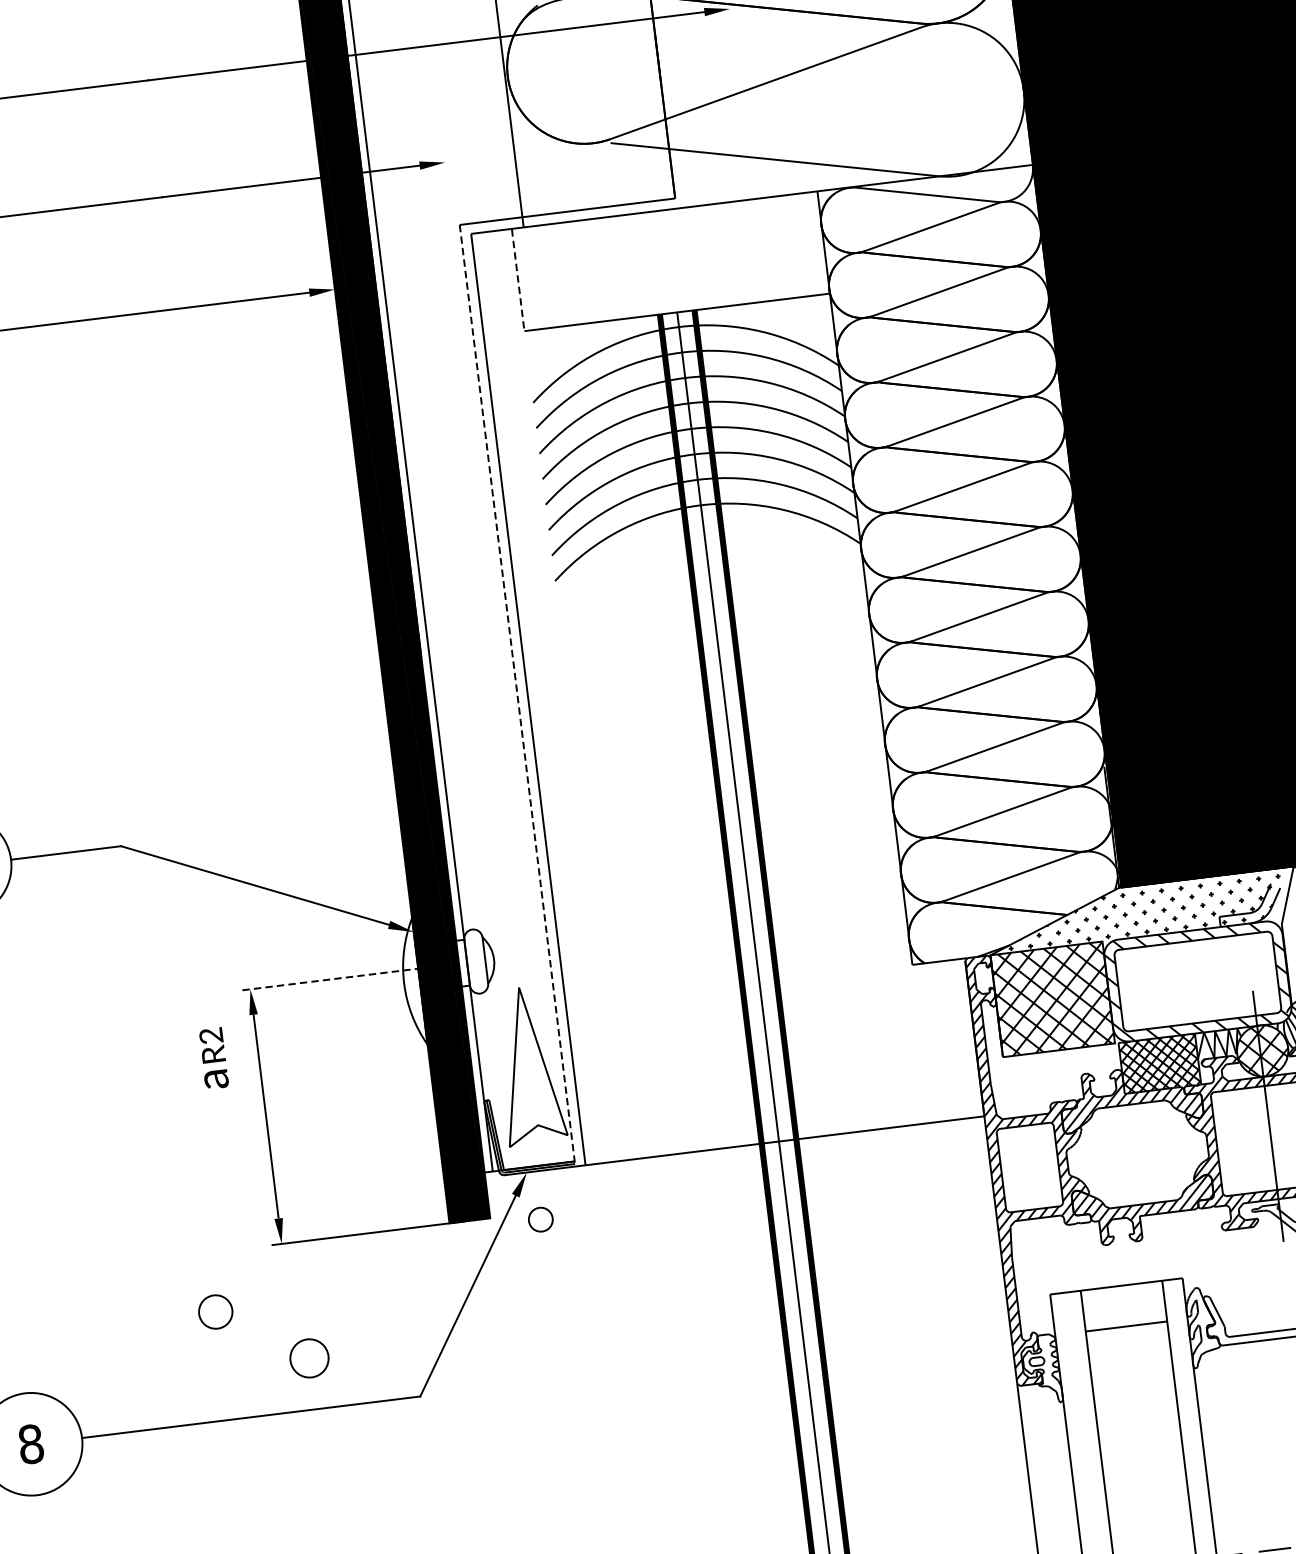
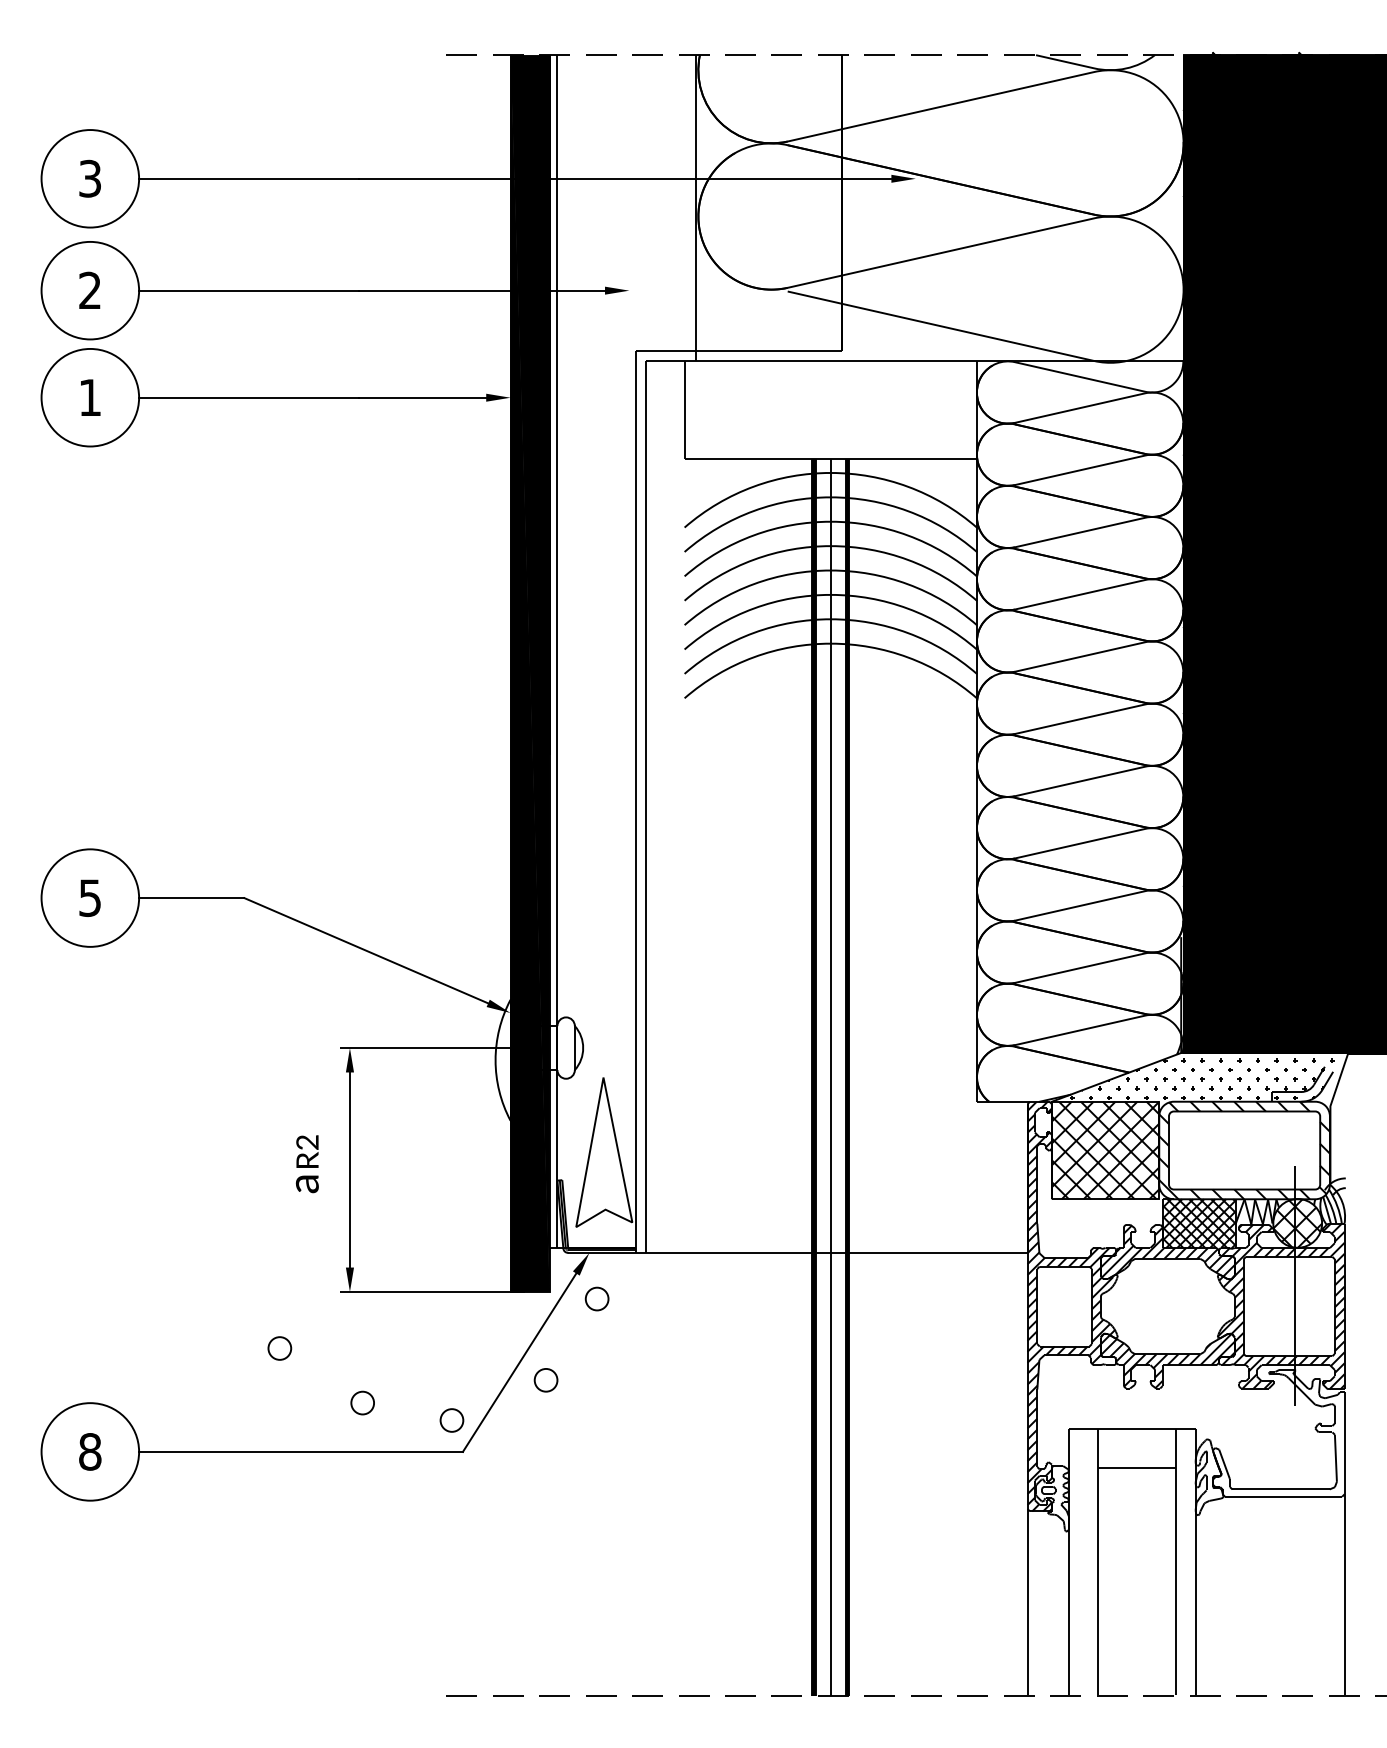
line: (518, 280) -> (684, 410), dashed -> solid
line: (517, 696) -> (635, 802), dashed -> solid
line: (336, 979) -> (432, 1048), dashed -> solid
text: (213, 1059) -> (306, 1164), moved
circle: (497, 1311) -> (545, 1380), added
circle: (215, 1312) -> (279, 1348), size x0.71
circle: (309, 1357) -> (362, 1402), size x0.62
circle: (404, 1365) -> (451, 1420), added

